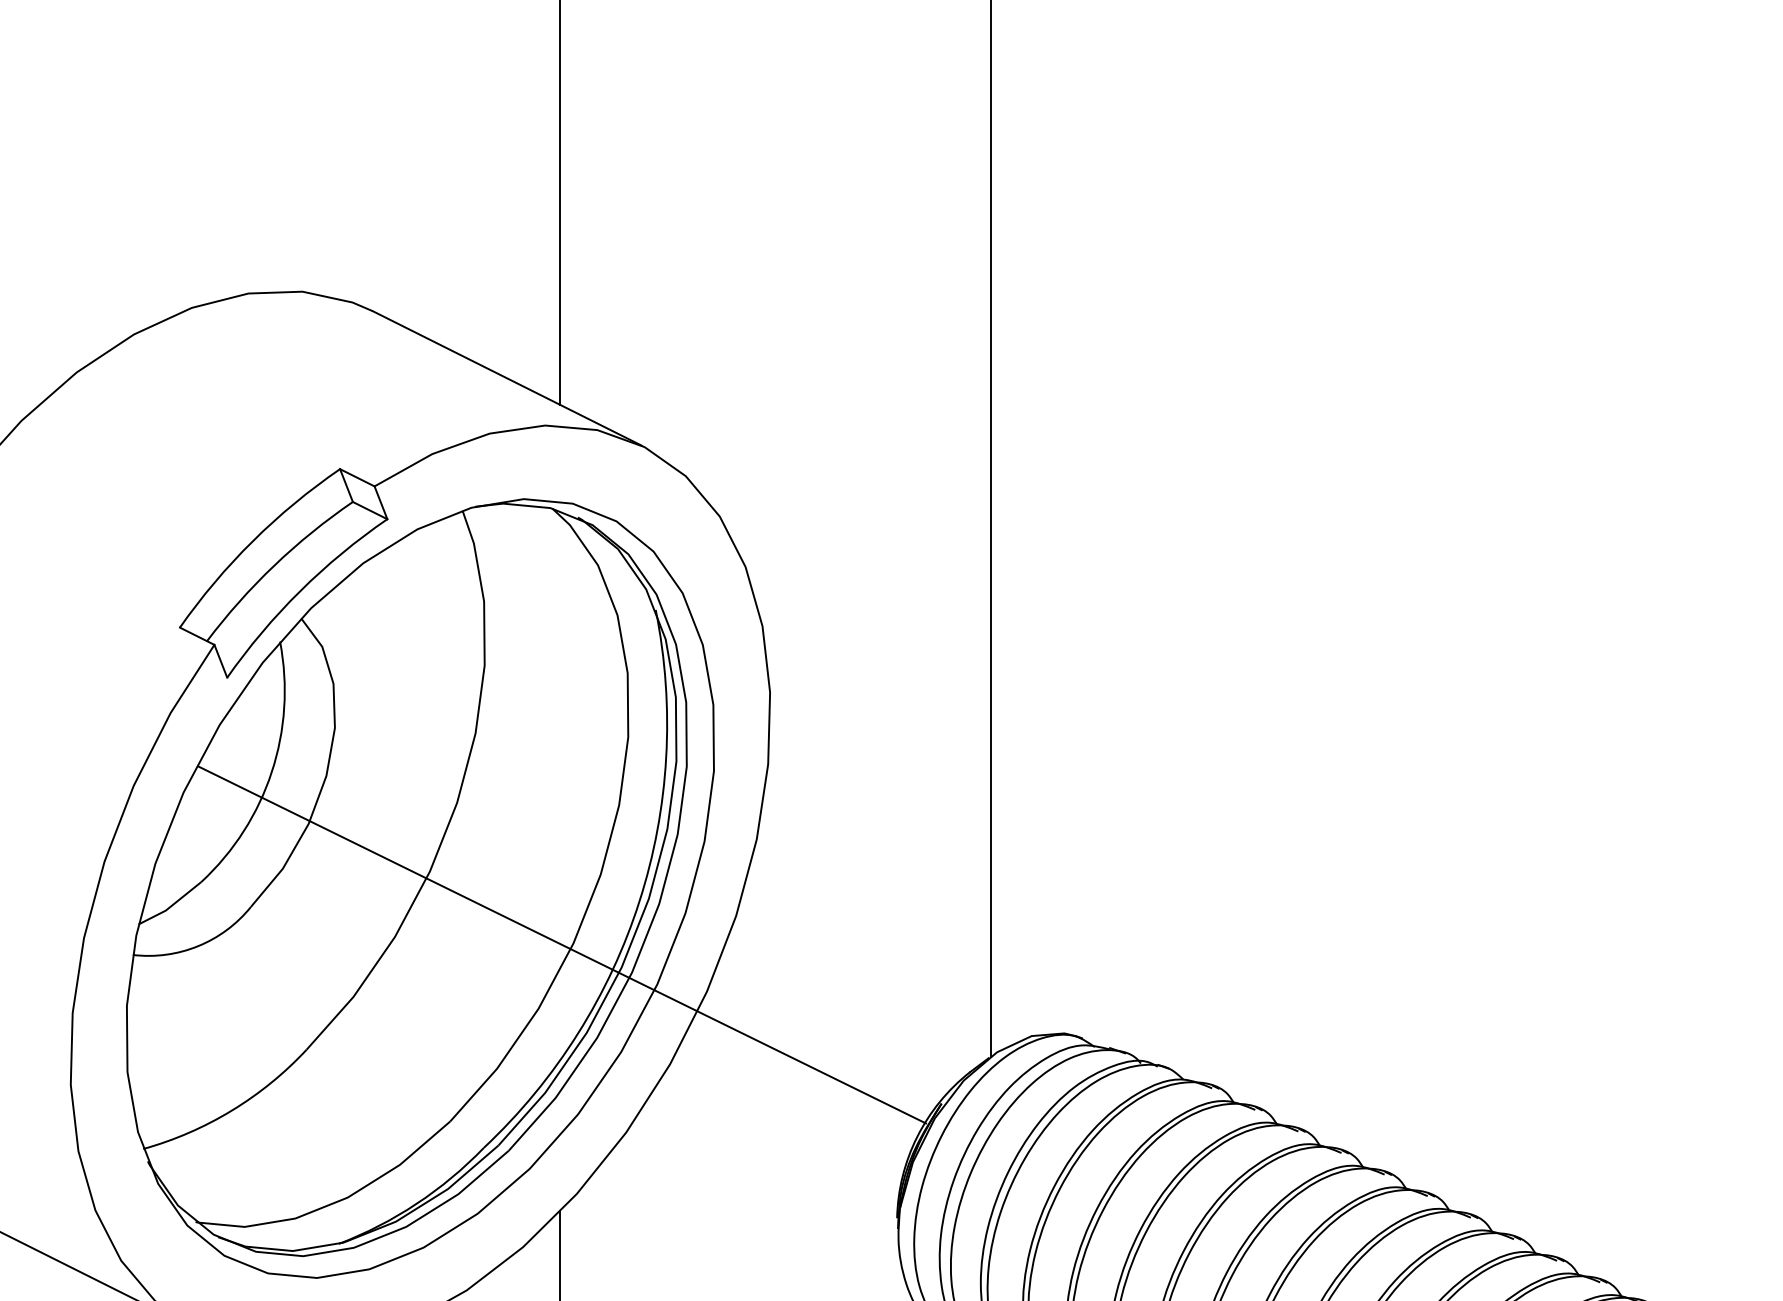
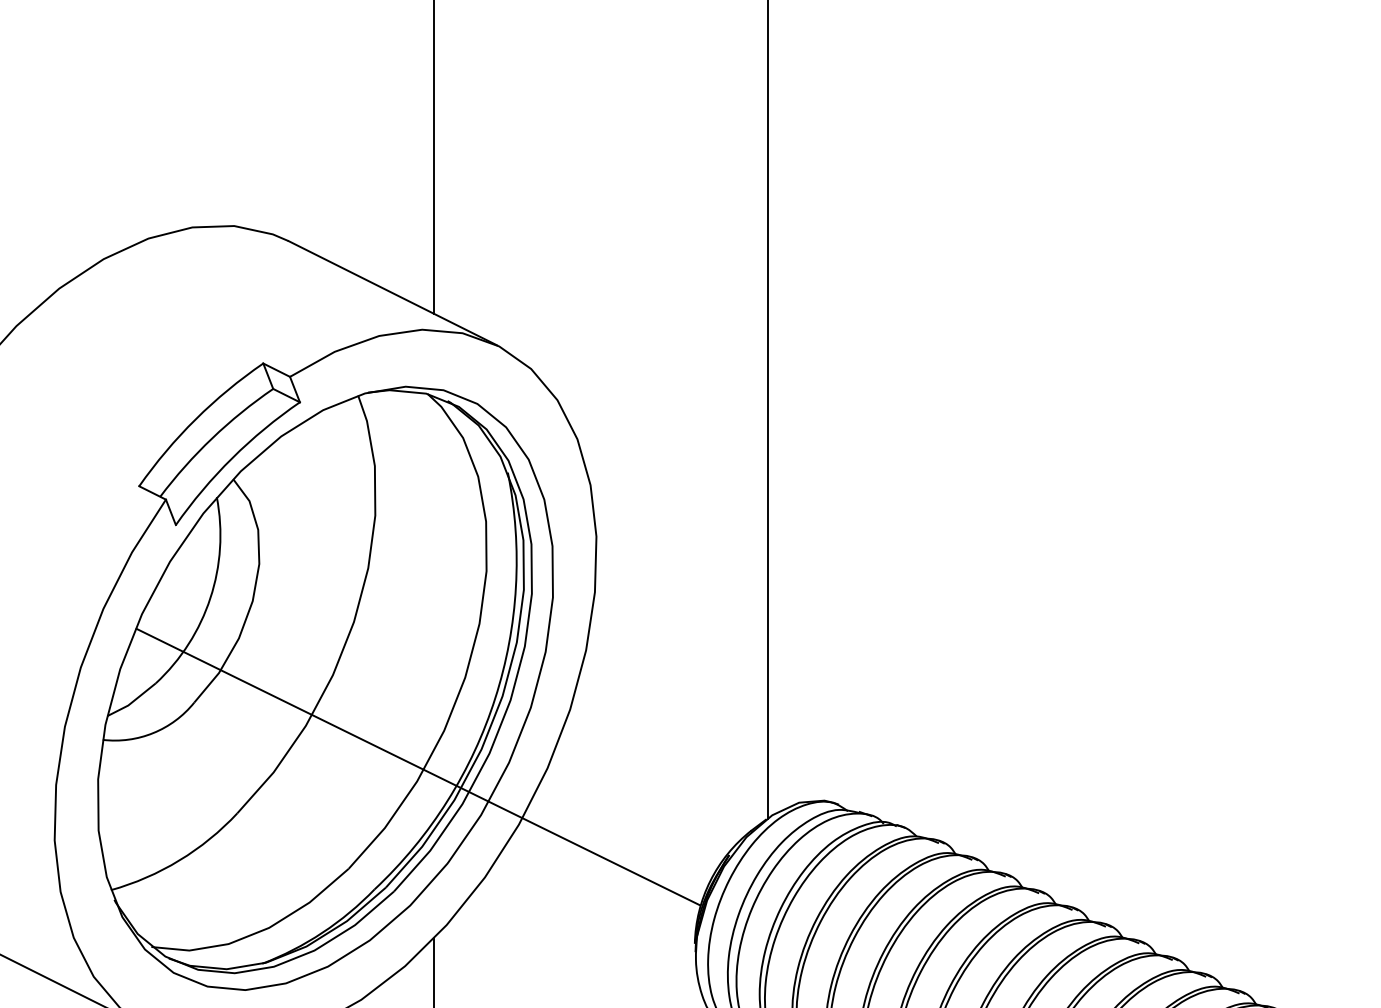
line: (561, 944) -> (417, 766), moved

